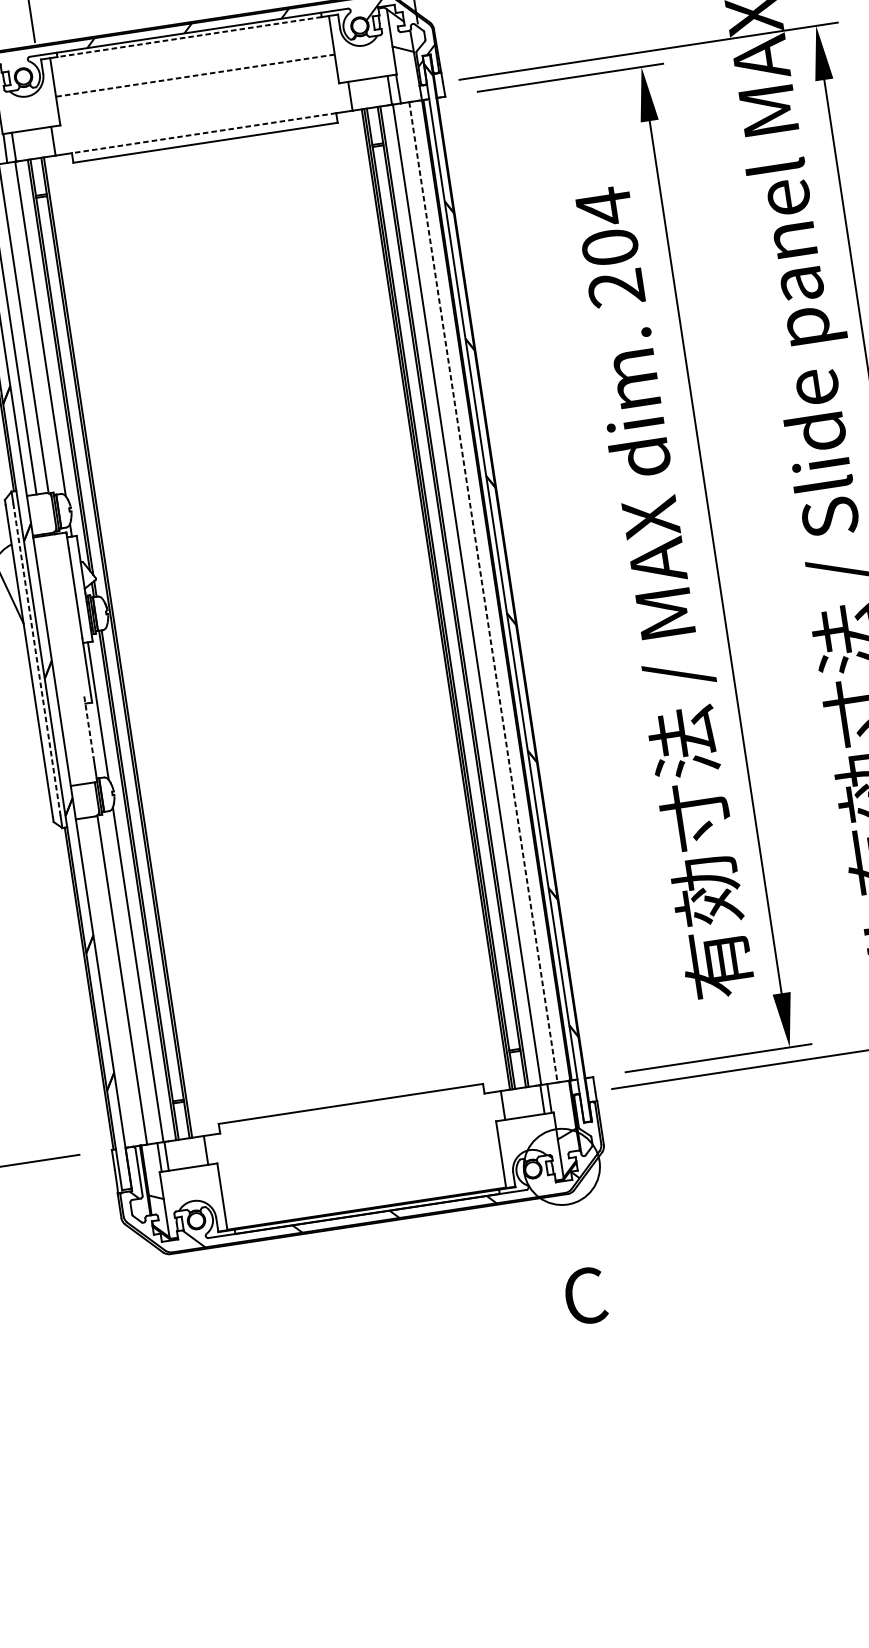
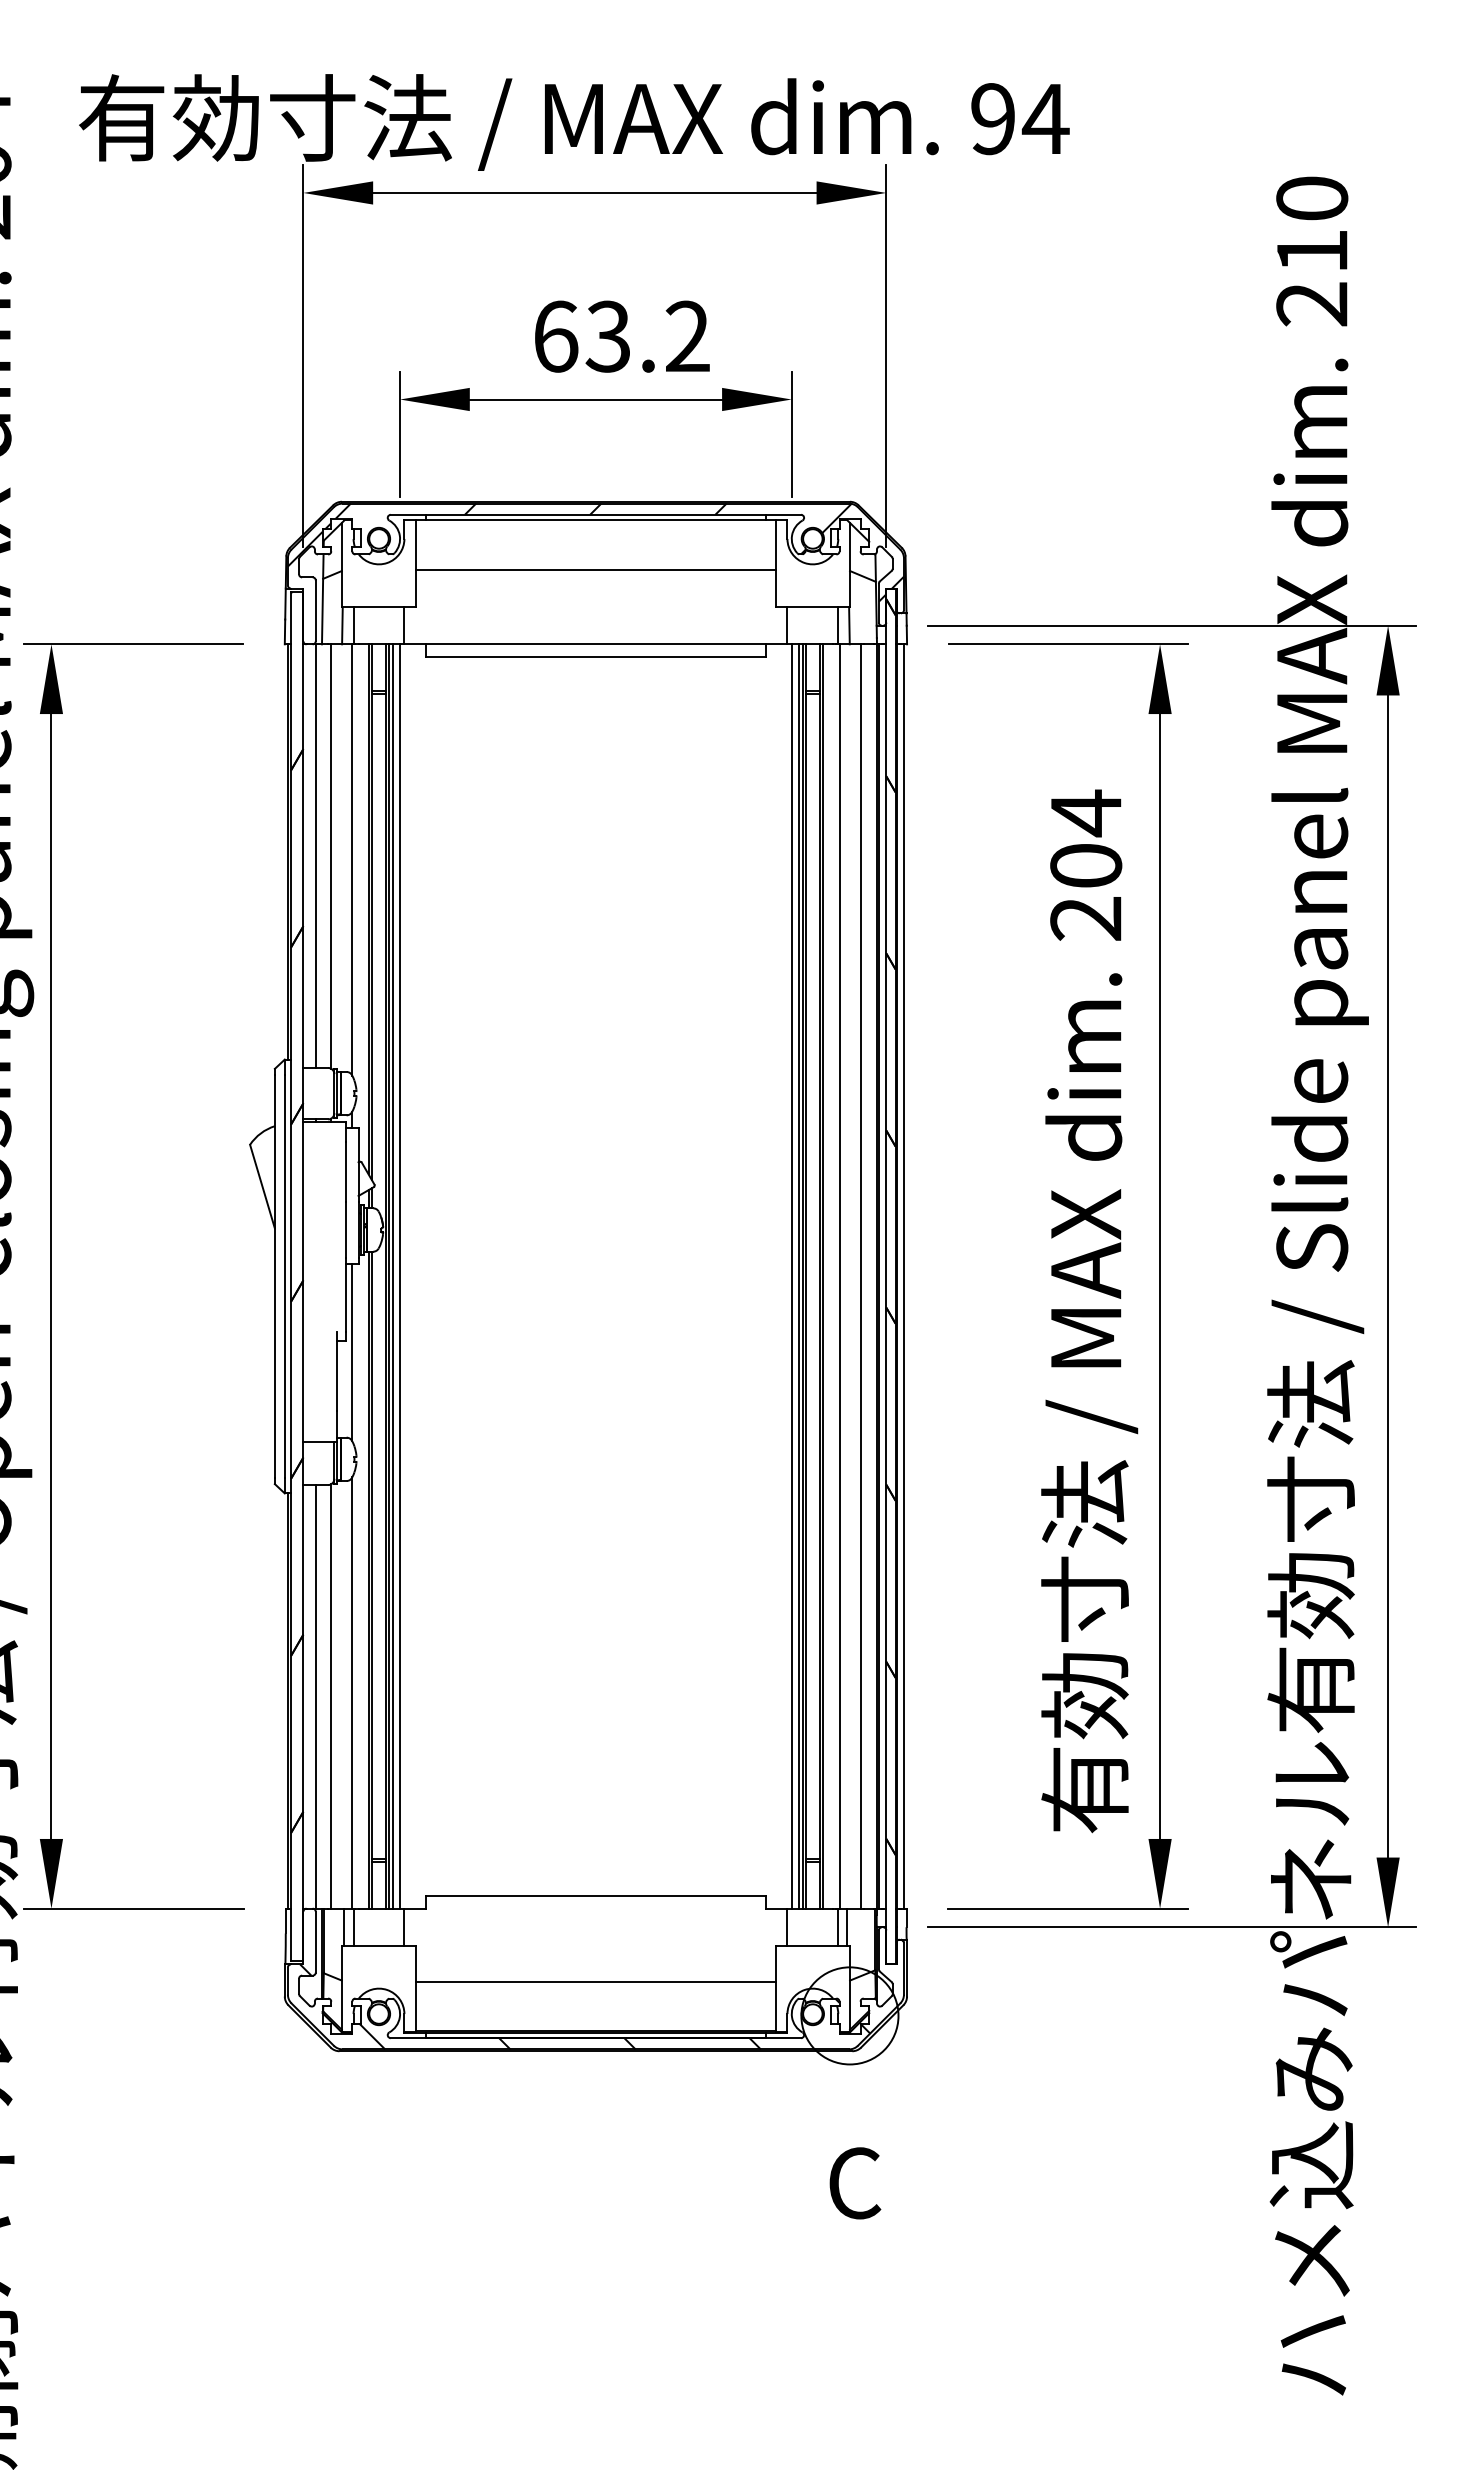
line: (189, 37) -> (595, 520), dashed -> solid
line: (195, 76) -> (595, 570), dashed -> solid
line: (203, 133) -> (595, 644), dashed -> solid
line: (516, 587) -> (903, 1276), added
line: (483, 593) -> (860, 1277), dashed -> solid
line: (429, 600) -> (791, 1276), added
line: (126, 646) -> (400, 1276), added
line: (120, 647) -> (392, 1276), added
line: (36, 659) -> (284, 1276), dashed -> solid
line: (88, 727) -> (337, 1371), dashed -> solid
line: (110, 981) -> (315, 1696), added
line: (360, 1170) -> (595, 1981), added

